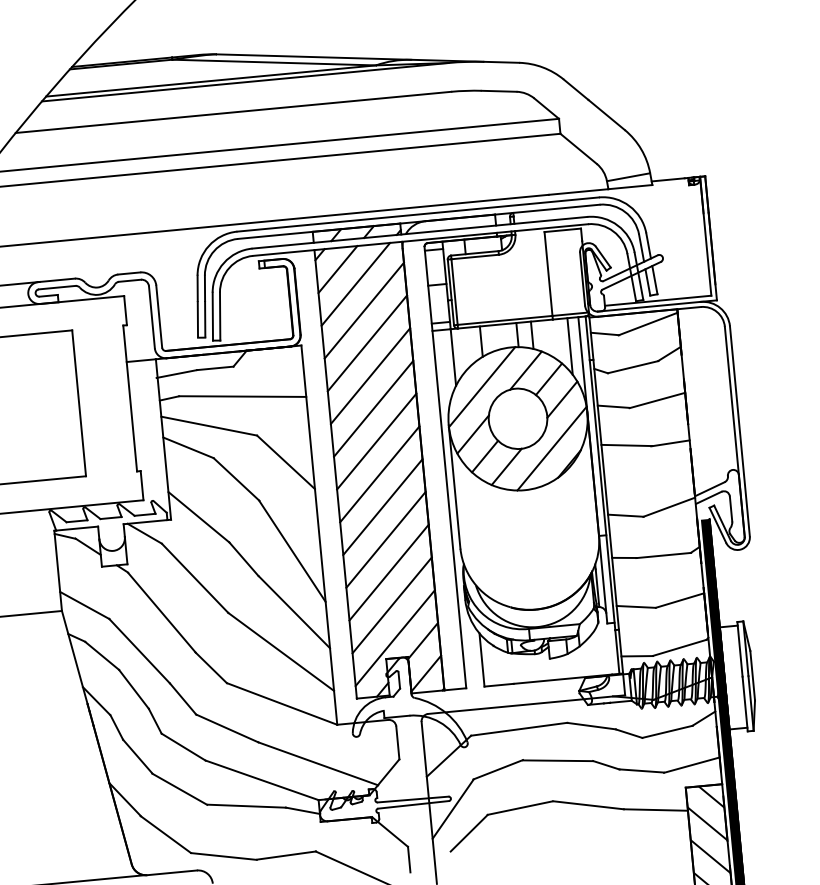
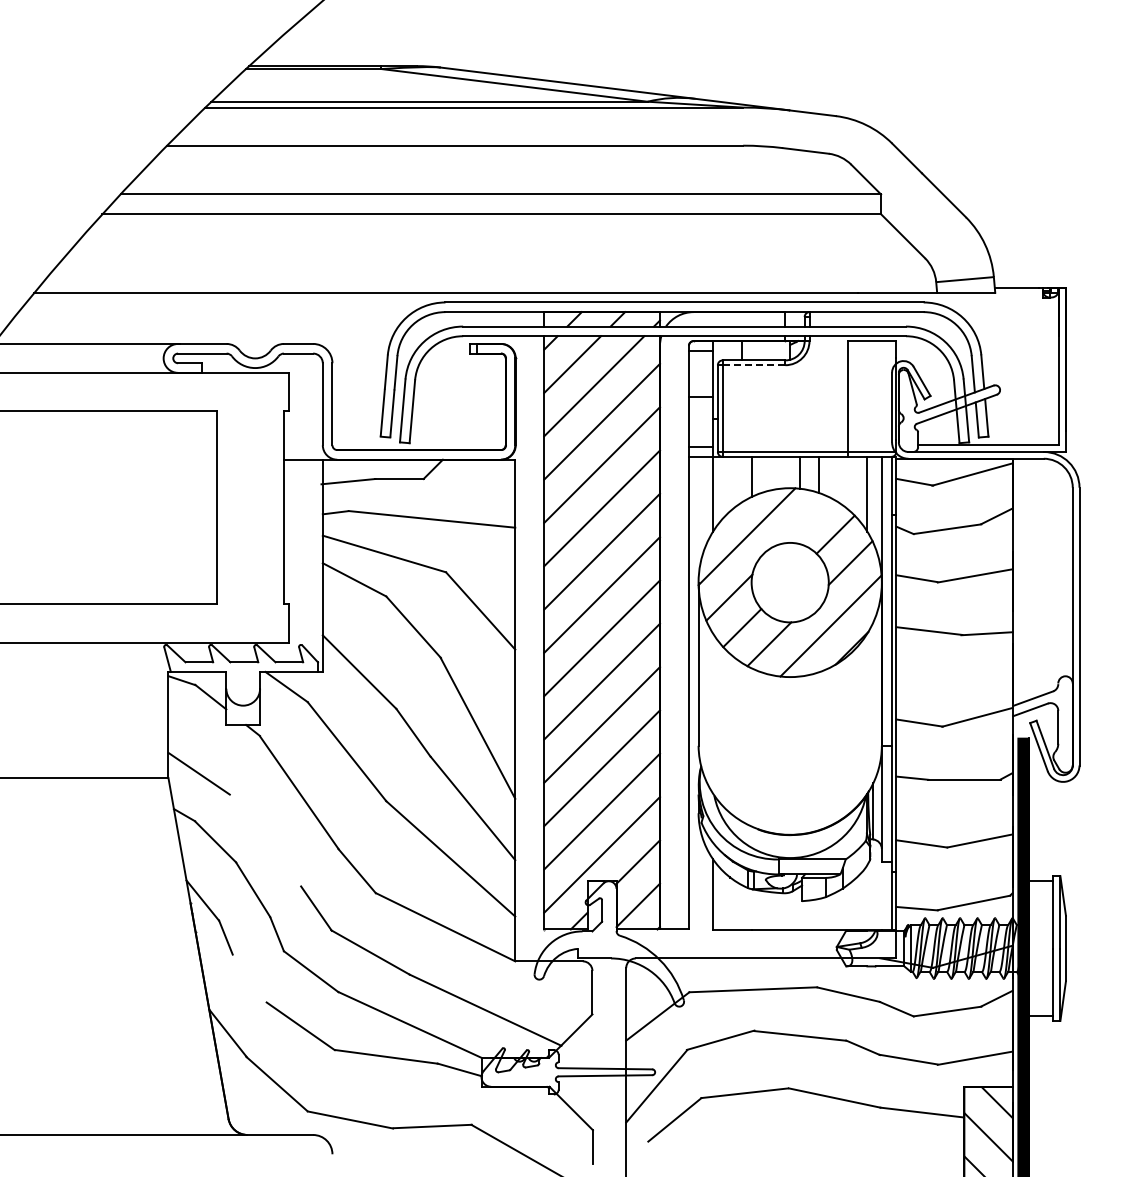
line: (474, 257) -> (753, 365), solid -> dashed
line: (525, 370) -> (806, 520), removed
line: (139, 651) -> (265, 840), removed
line: (137, 756) -> (249, 978), removed

